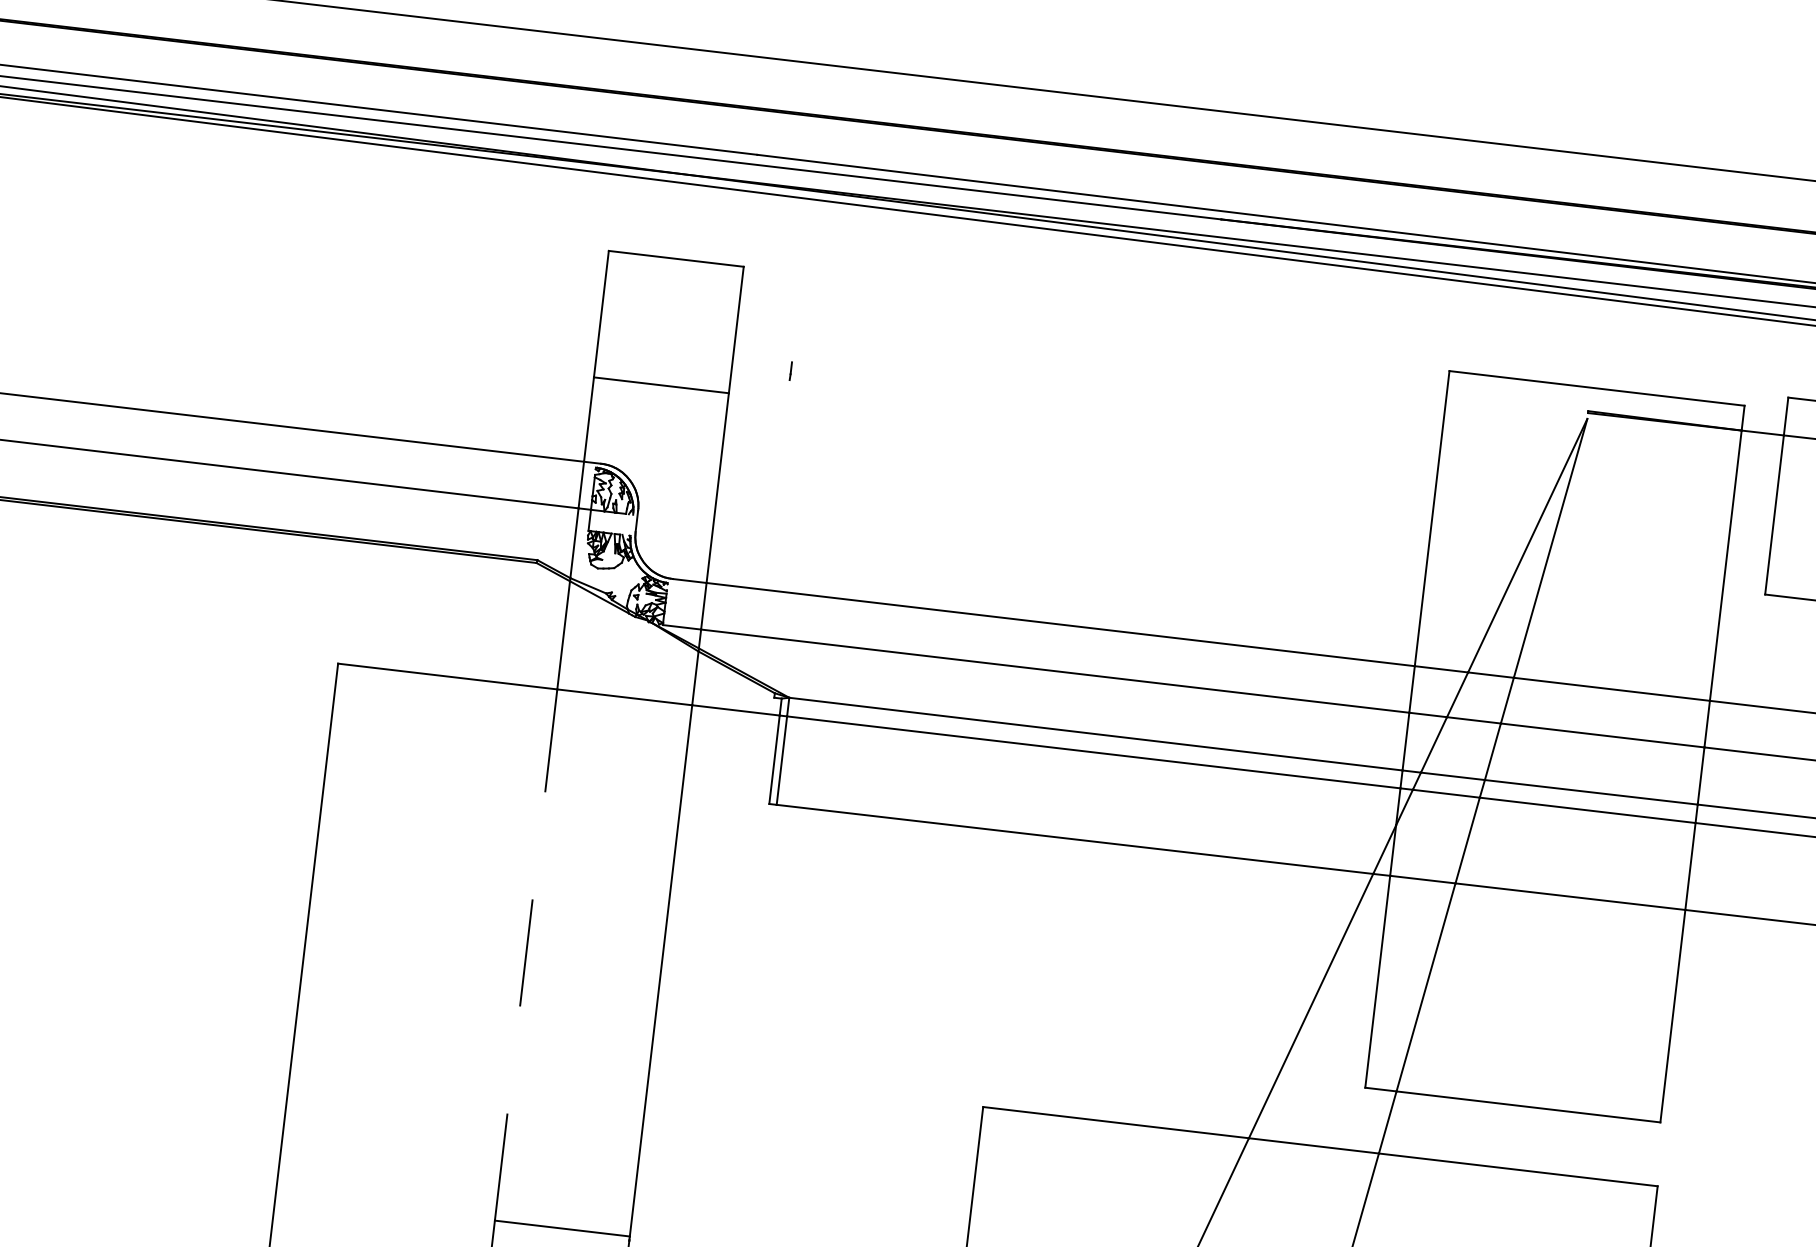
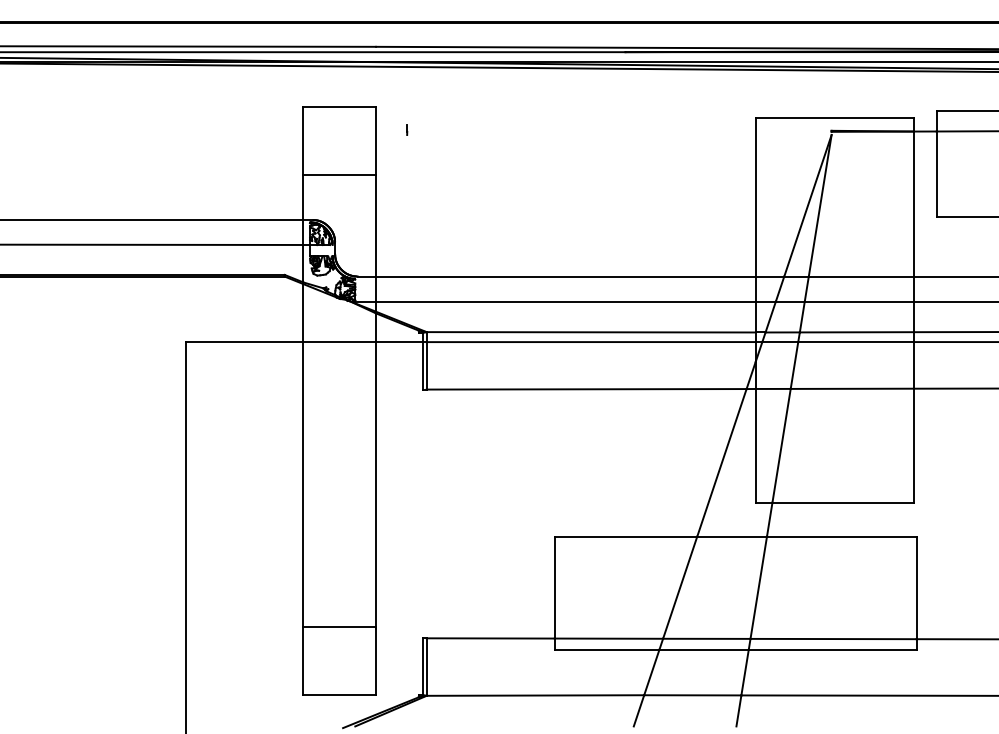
part: (791, 369) -> (407, 129), moved
line: (526, 954) -> (303, 484), dashed -> solid

